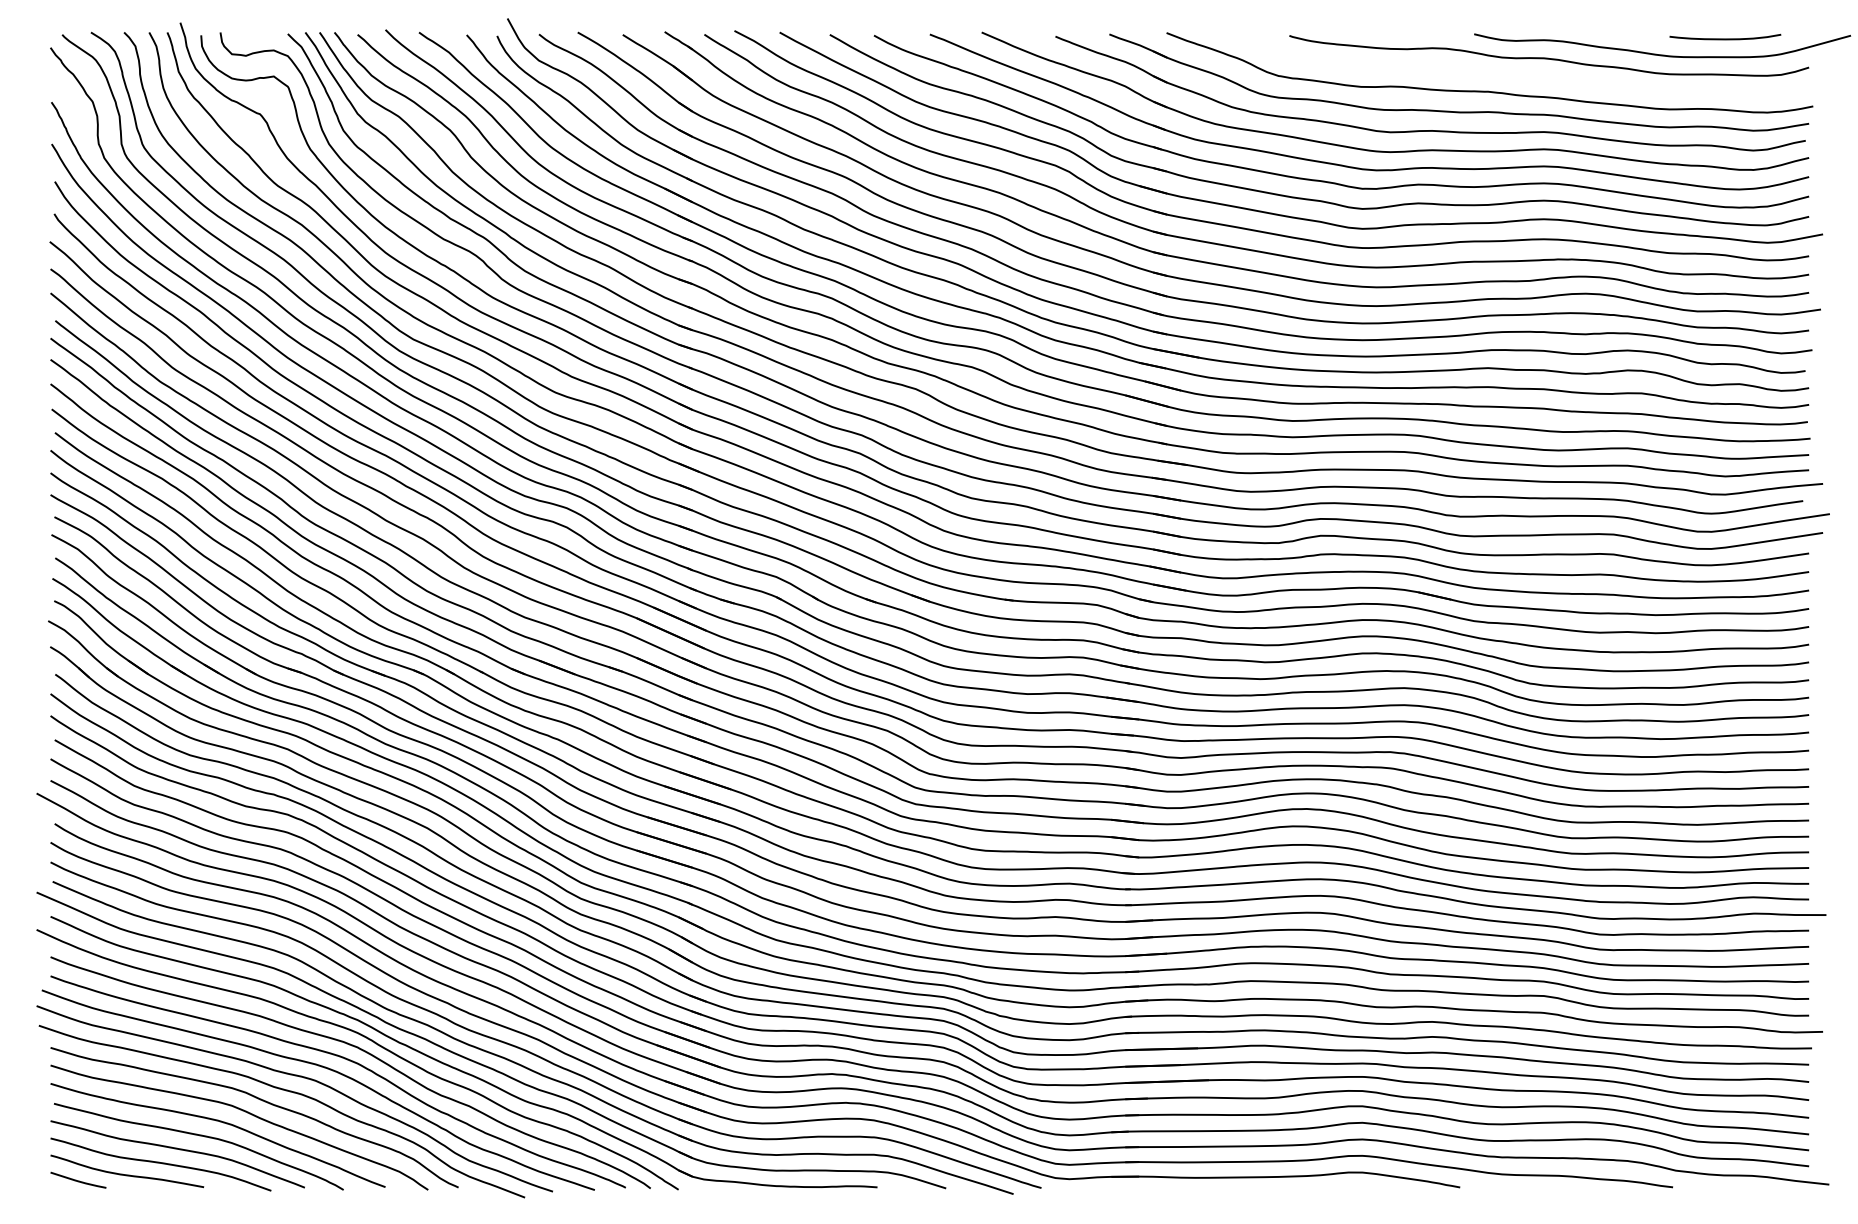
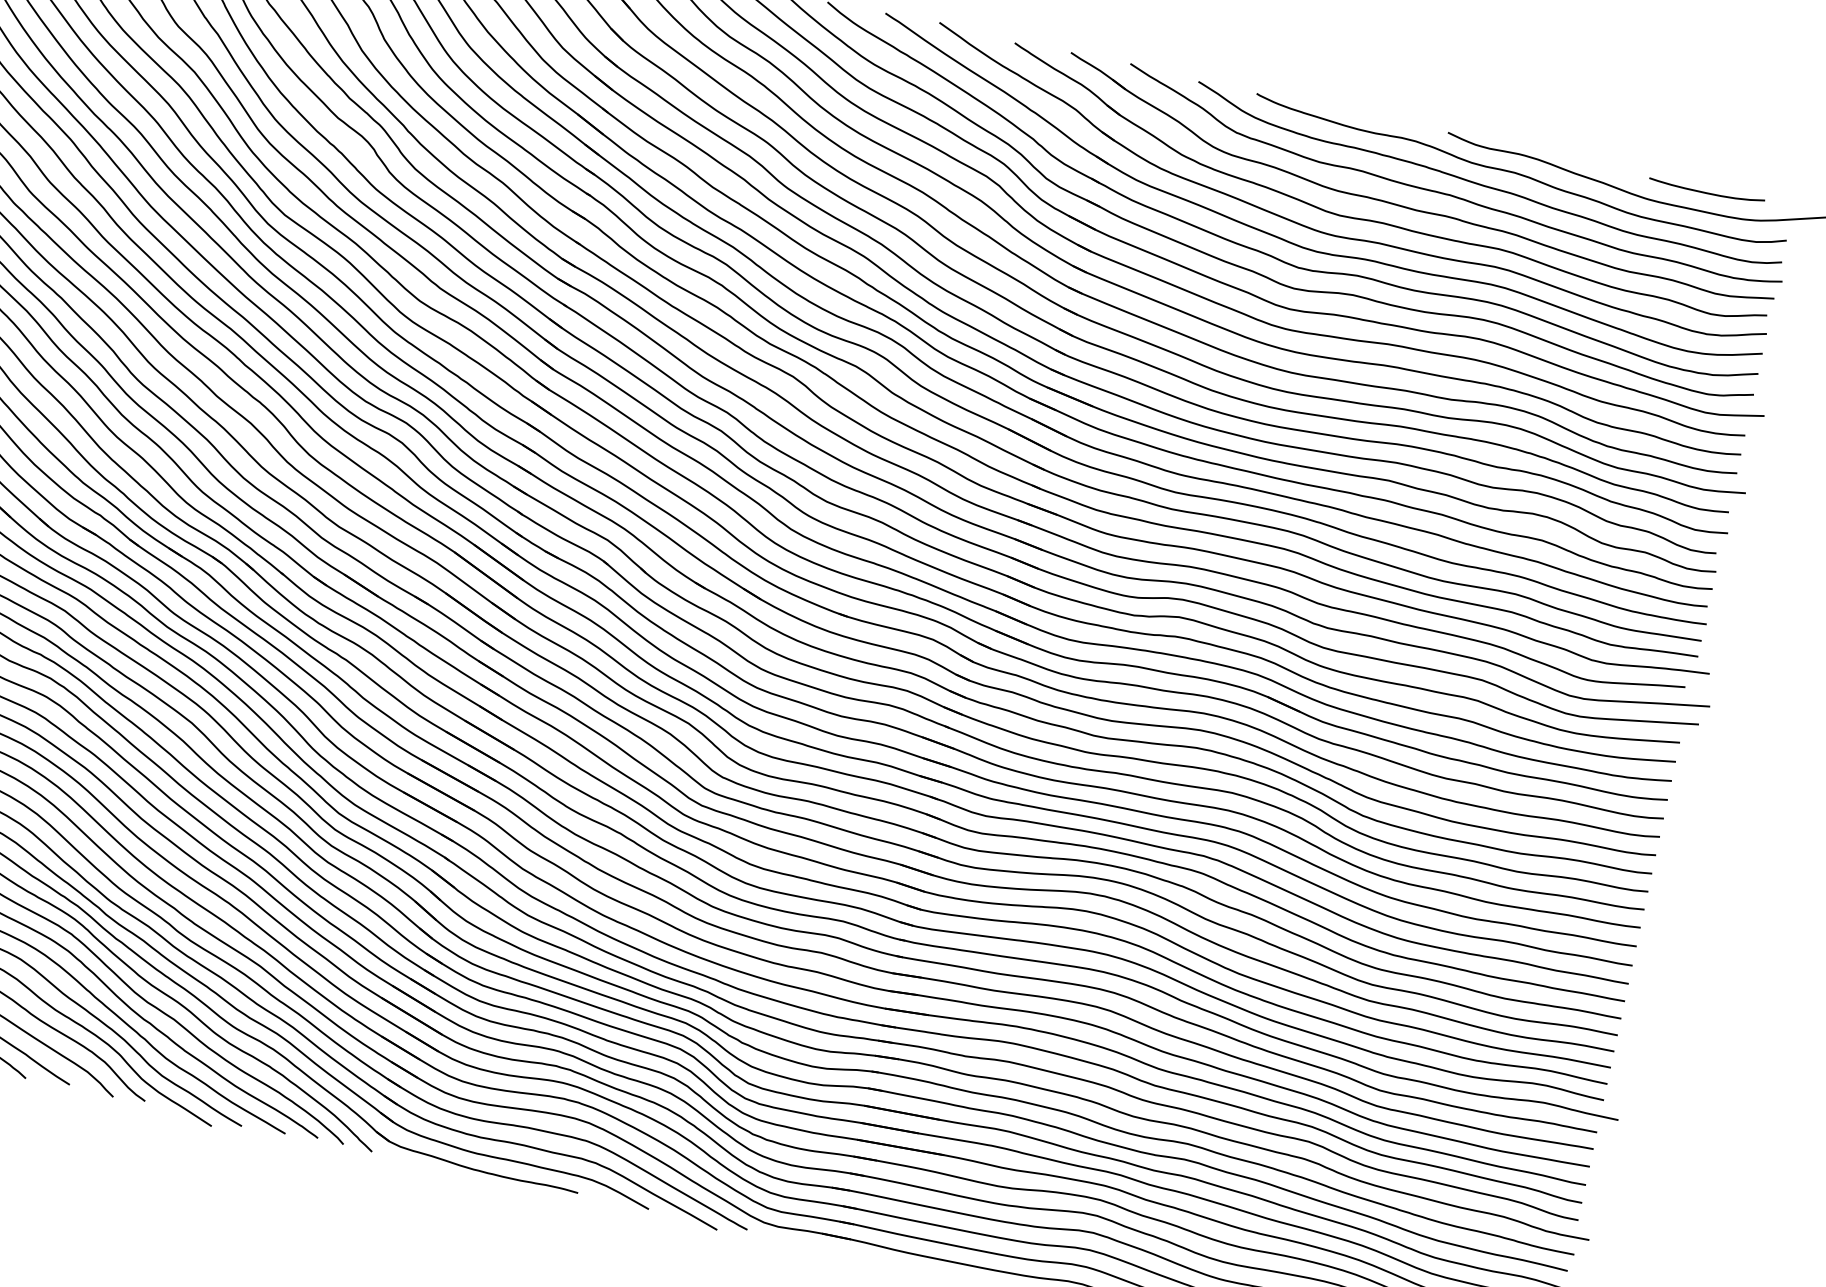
curve: (1521, 75) -> (1487, 185), added

